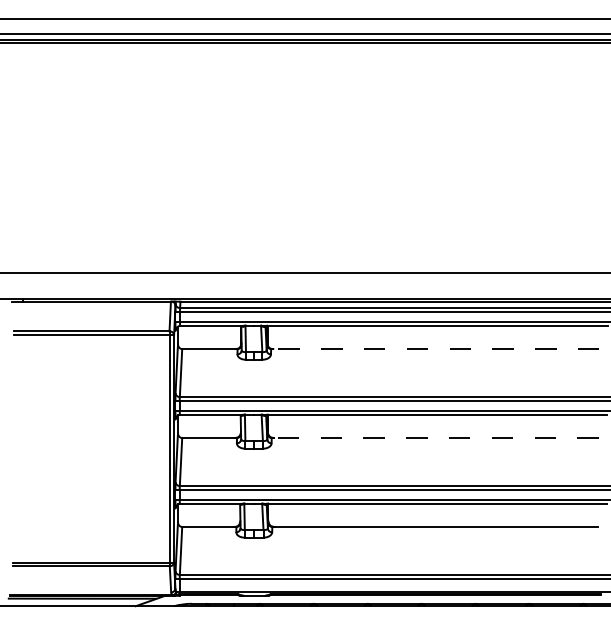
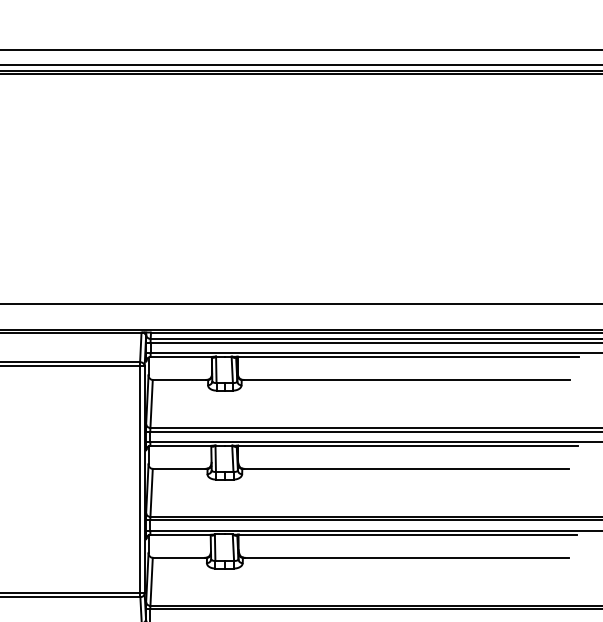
line: (435, 349) -> (406, 380), dashed -> solid
line: (435, 438) -> (406, 469), dashed -> solid

